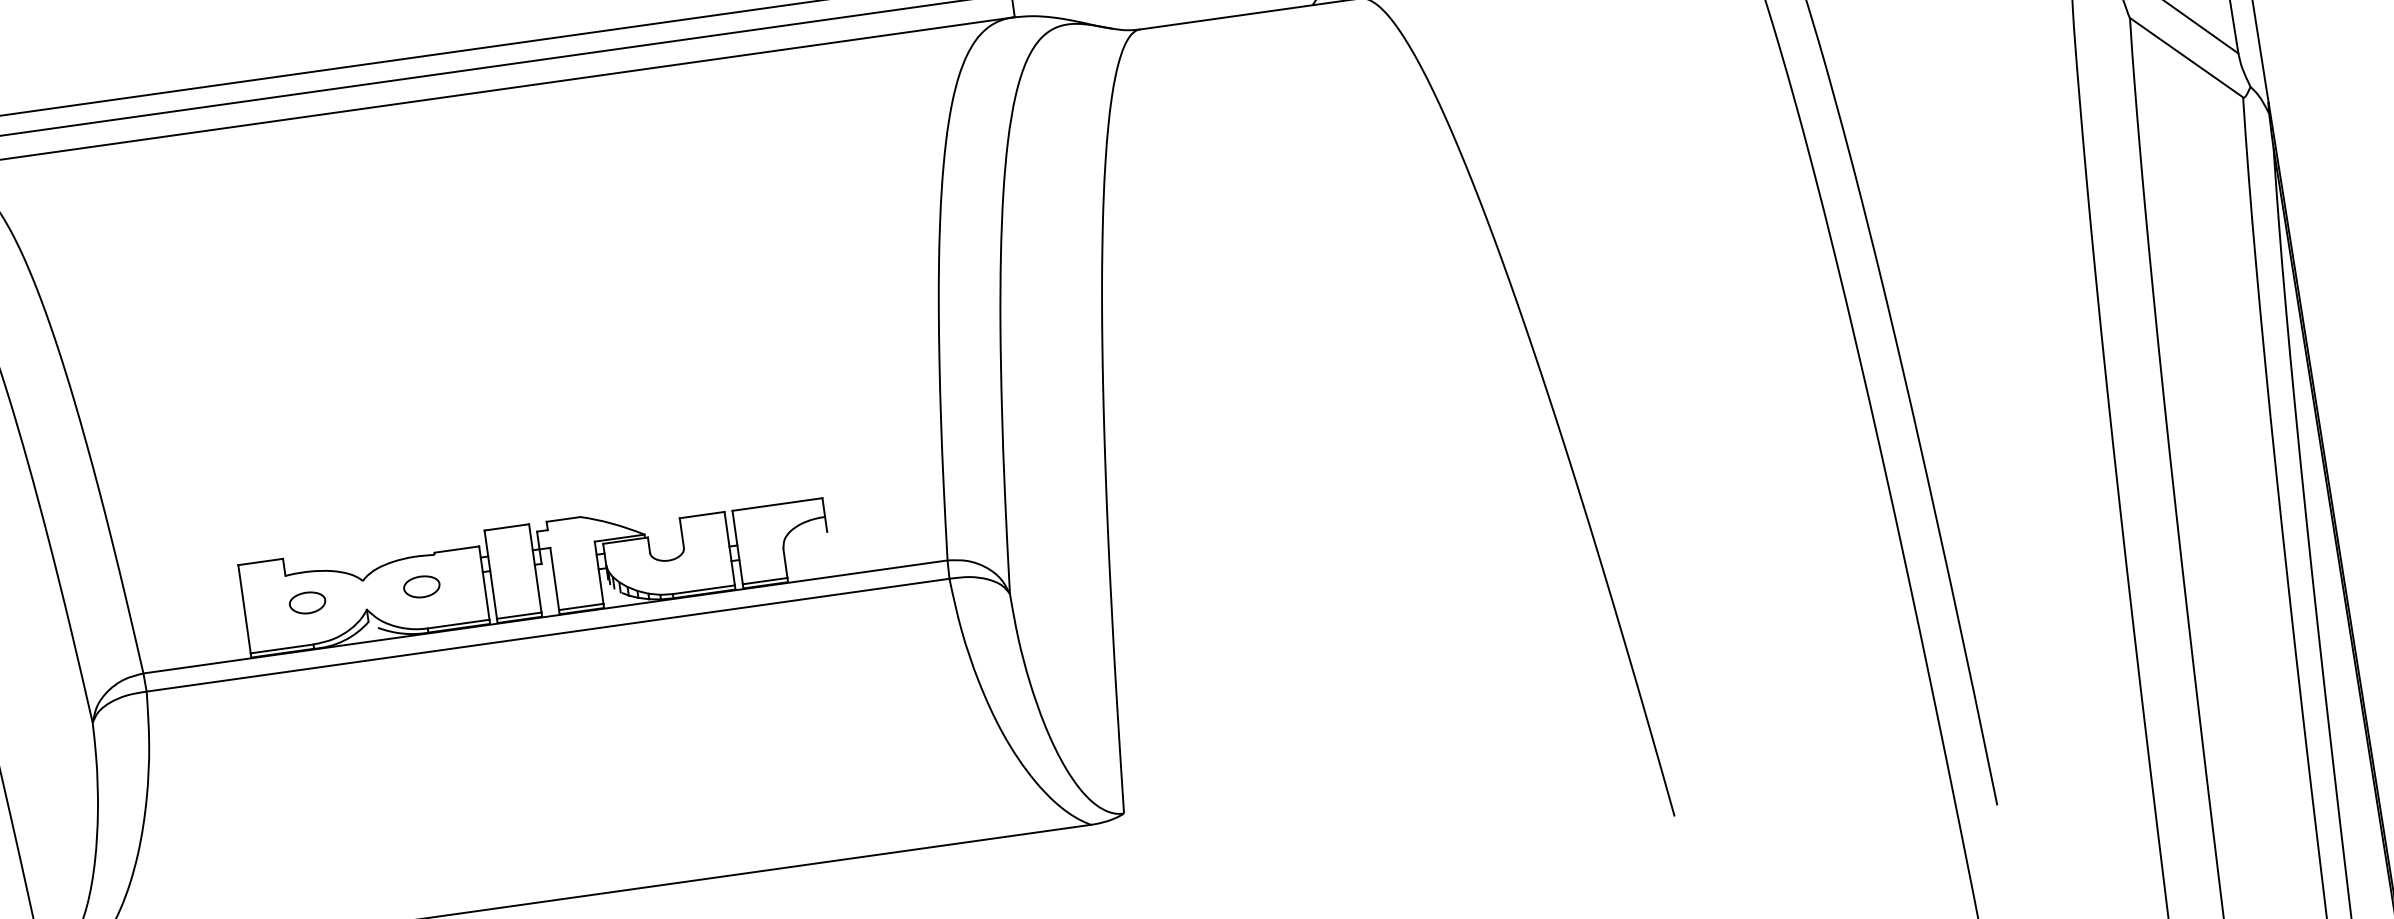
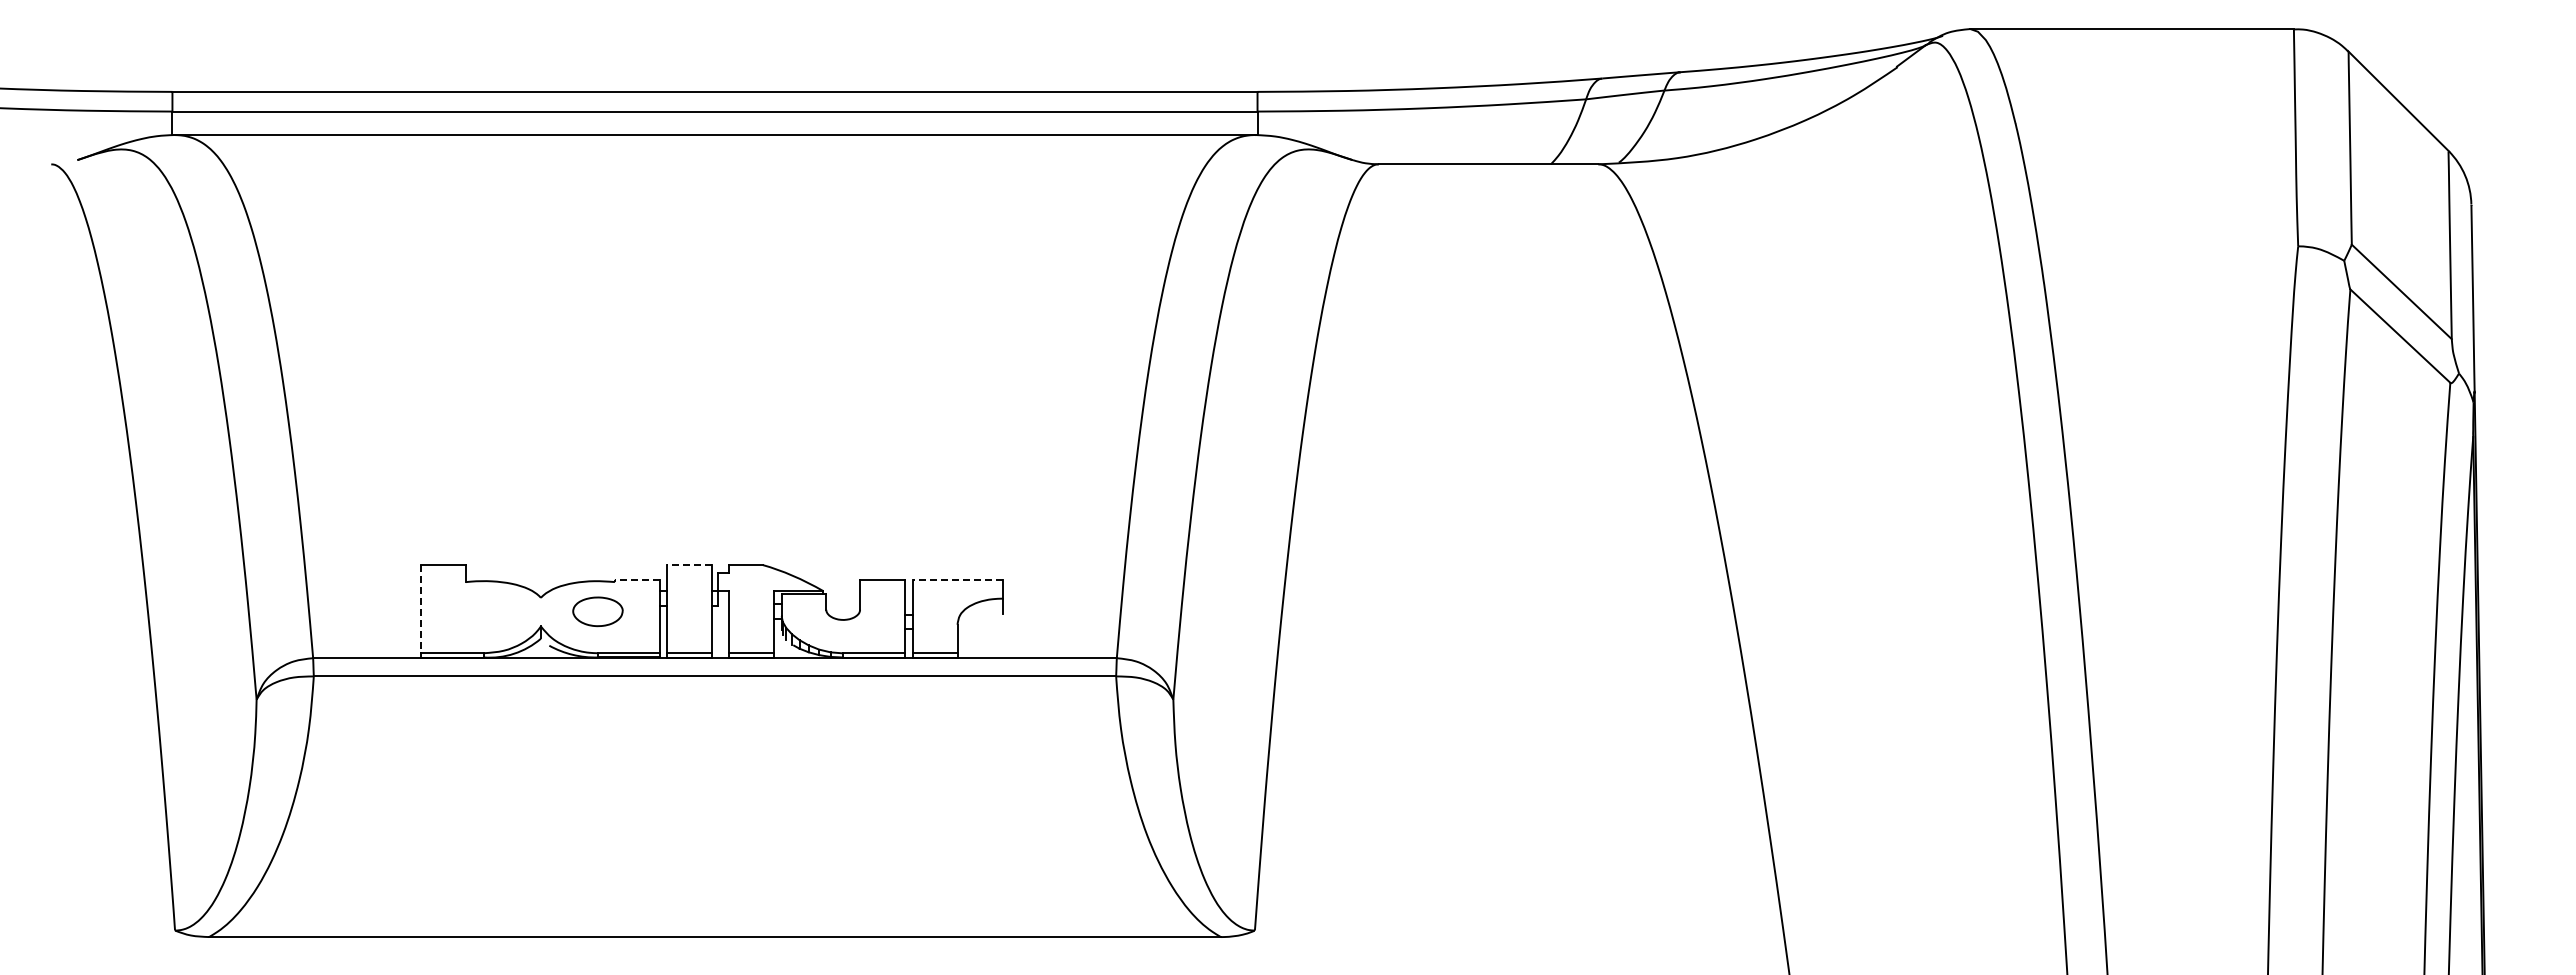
line: (777, 504) -> (957, 579), solid -> dashed
line: (505, 527) -> (688, 565), solid -> dashed
line: (455, 549) -> (636, 579), solid -> dashed
part: (421, 586) -> (597, 611), size x1.4
part: (307, 602) -> (483, 611), removed
line: (245, 609) -> (421, 609), solid -> dashed

